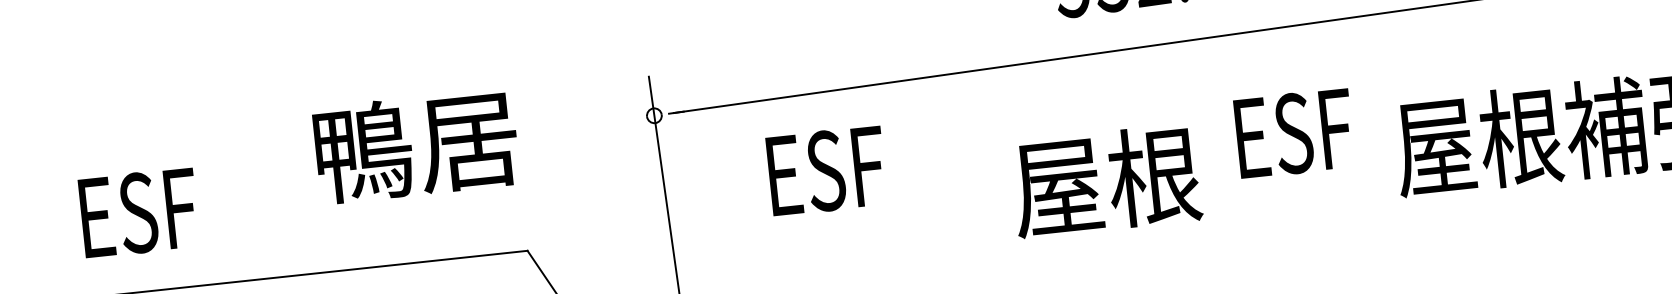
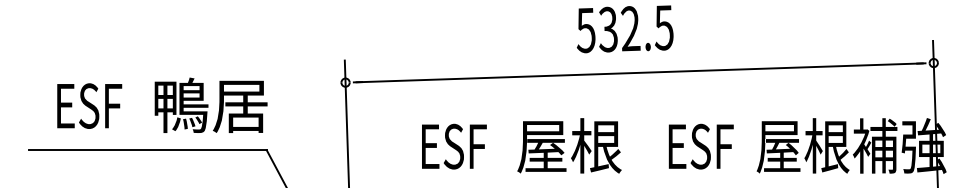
text: (1293, 133) -> (700, 146), moved
text: (415, 144) -> (210, 104), moved
text: (827, 170) -> (454, 146), moved
text: (1106, 180) -> (569, 145), moved
text: (138, 211) -> (89, 105), moved

